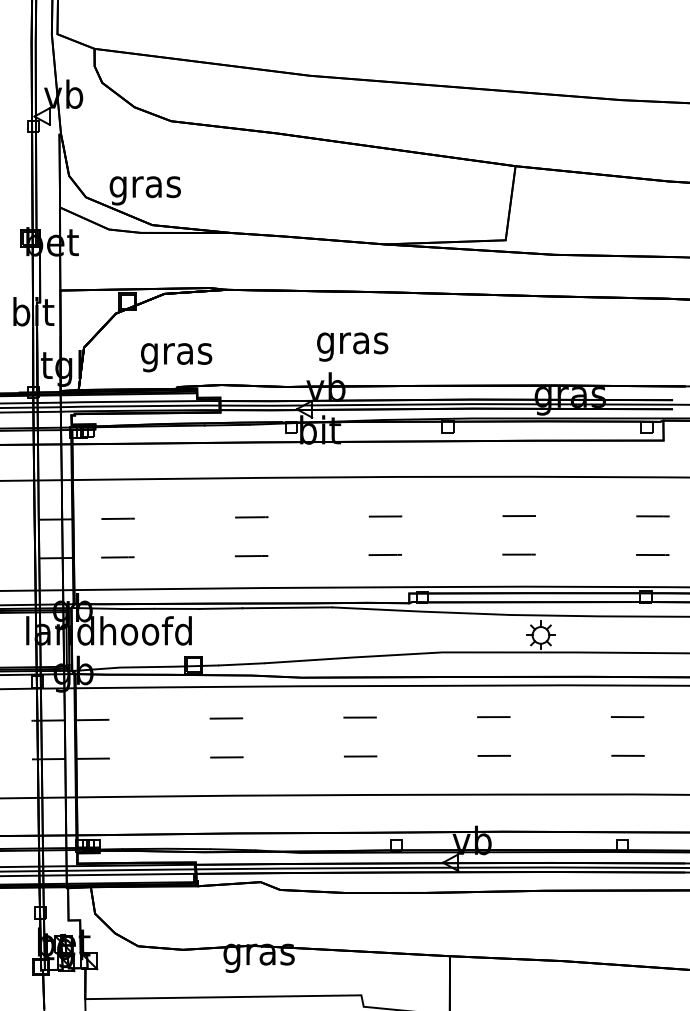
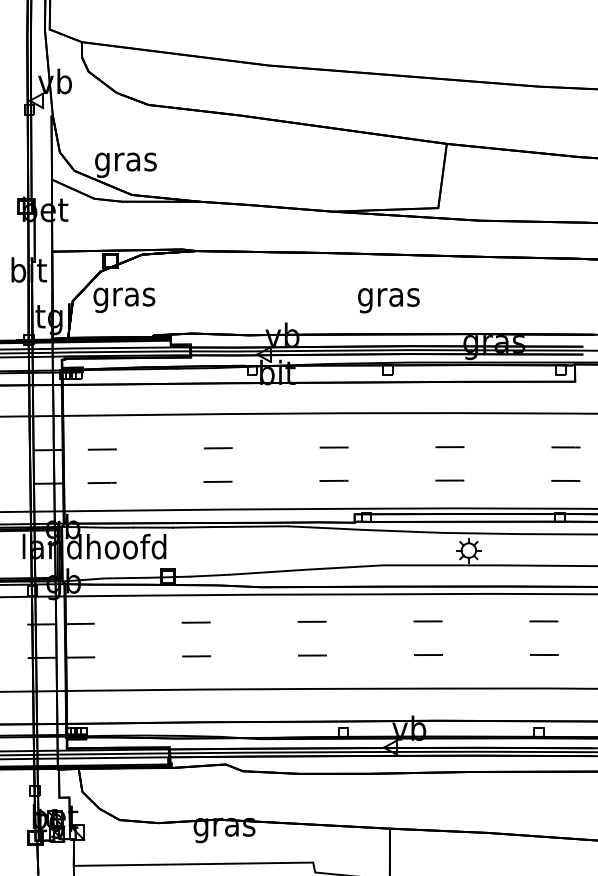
text: (352, 346) -> (388, 300), moved
text: (176, 357) -> (124, 300), moved

